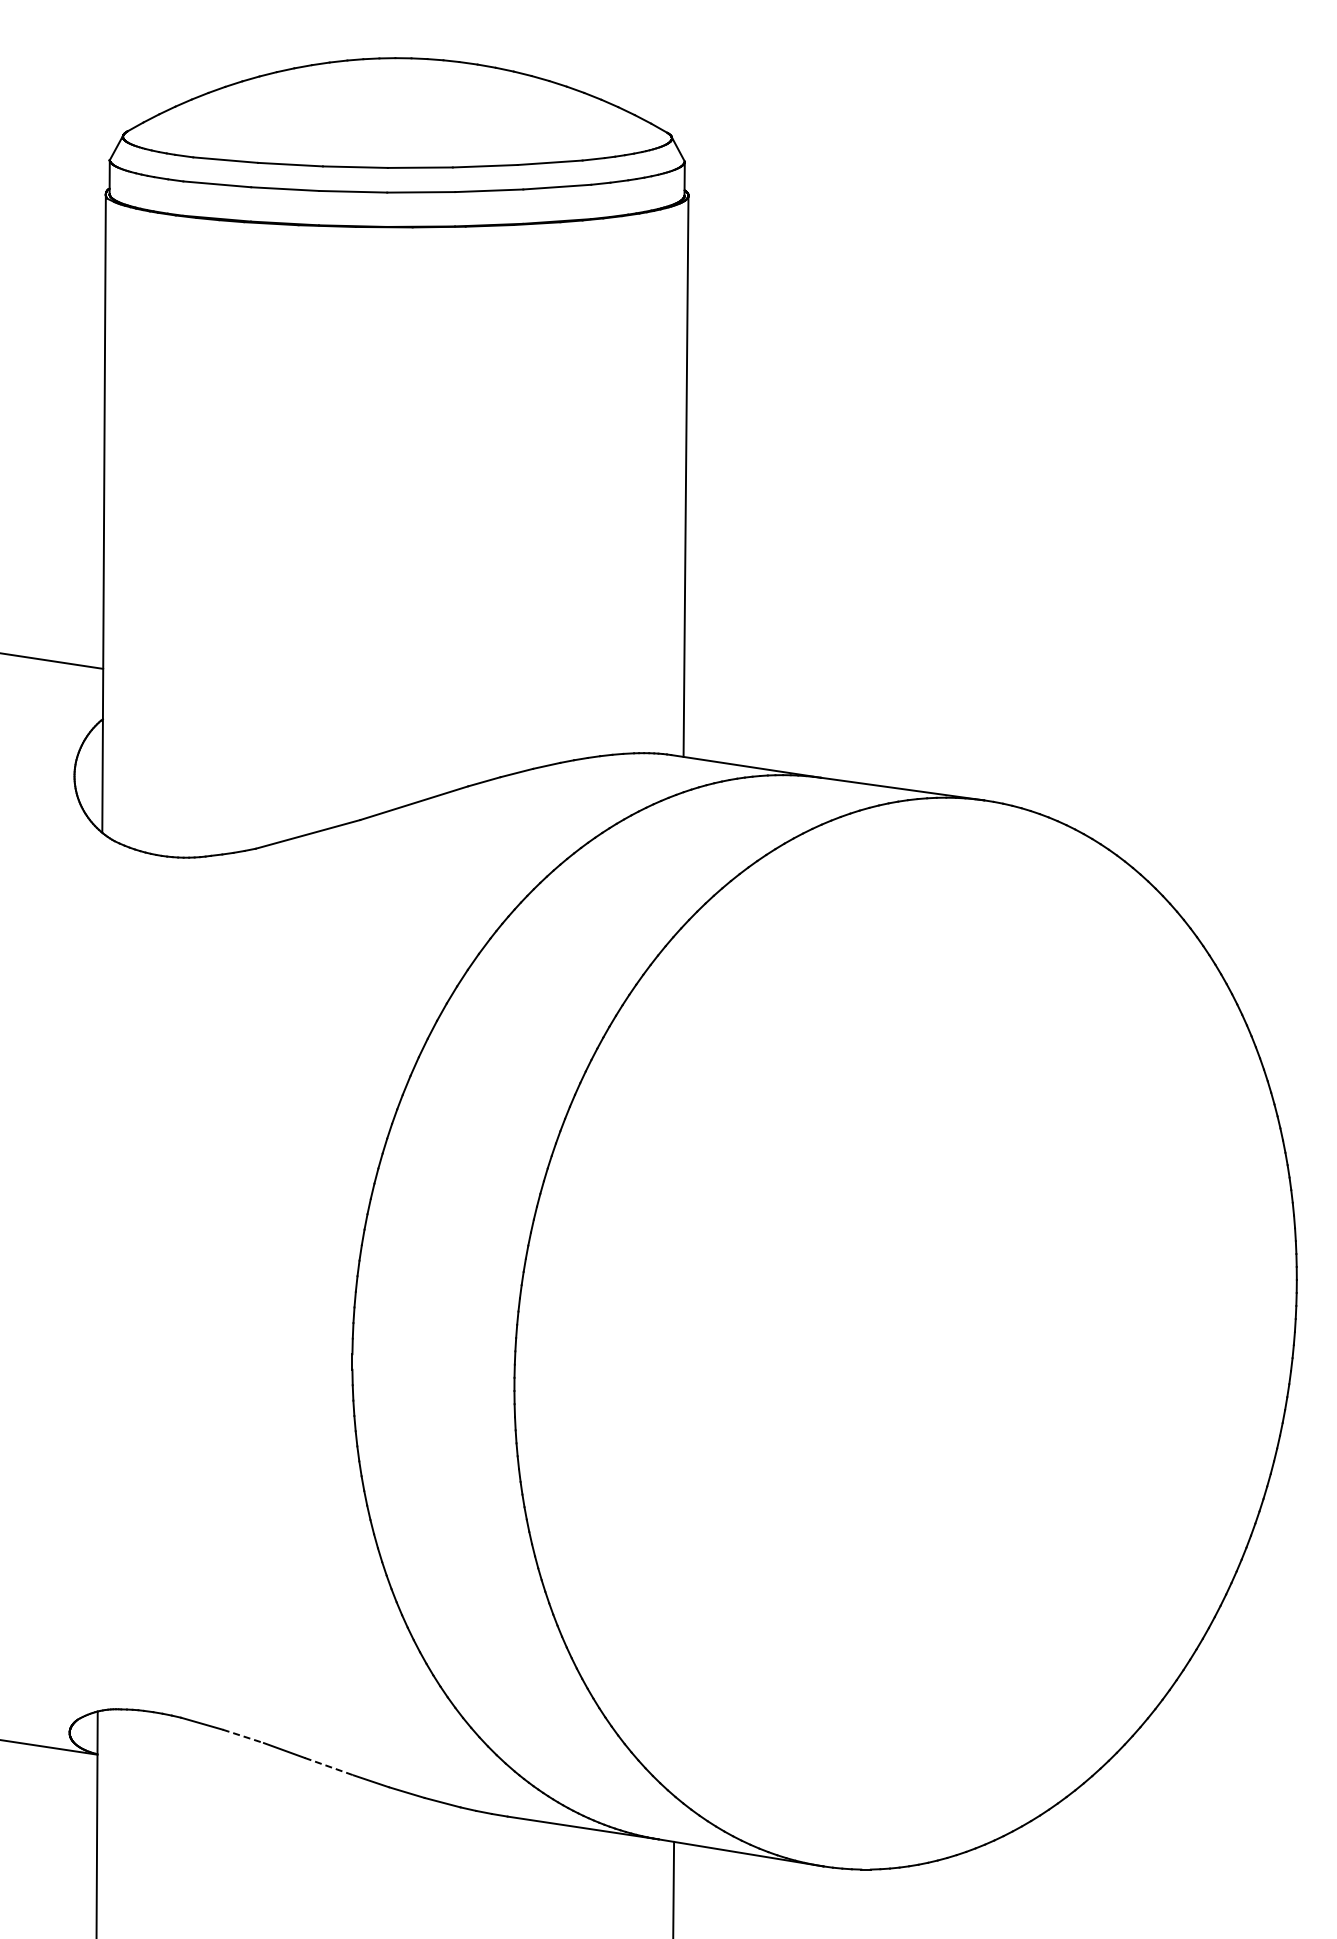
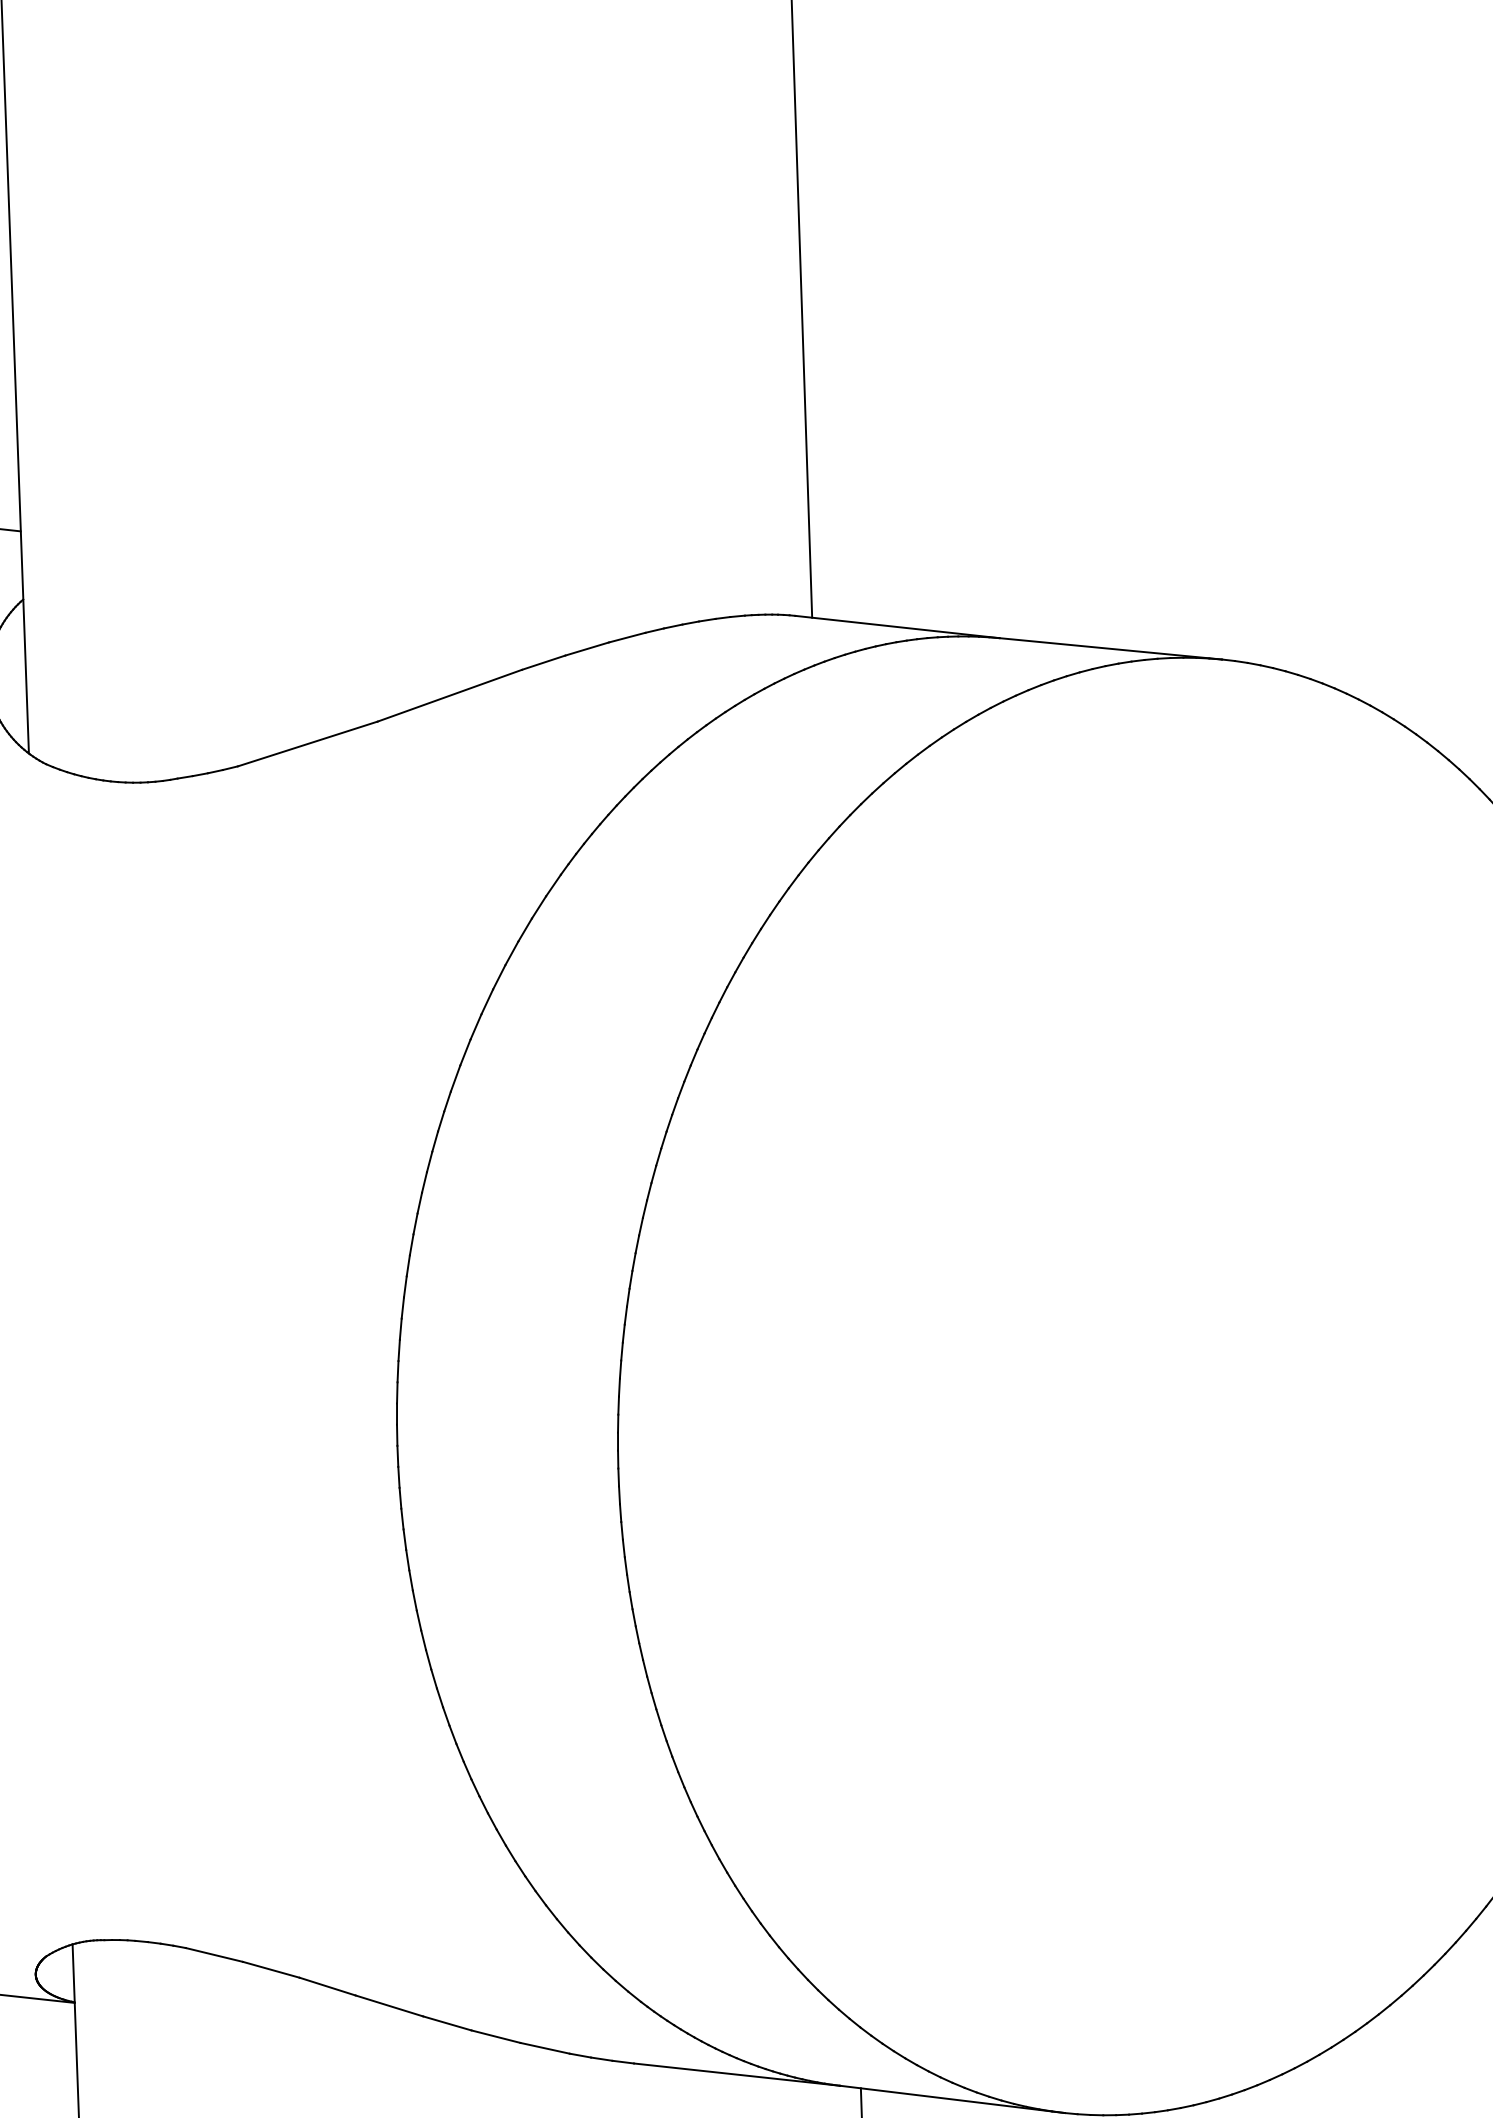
line: (243, 1736) -> (271, 1969), dashed -> solid
line: (329, 1766) -> (389, 2005), dashed -> solid

